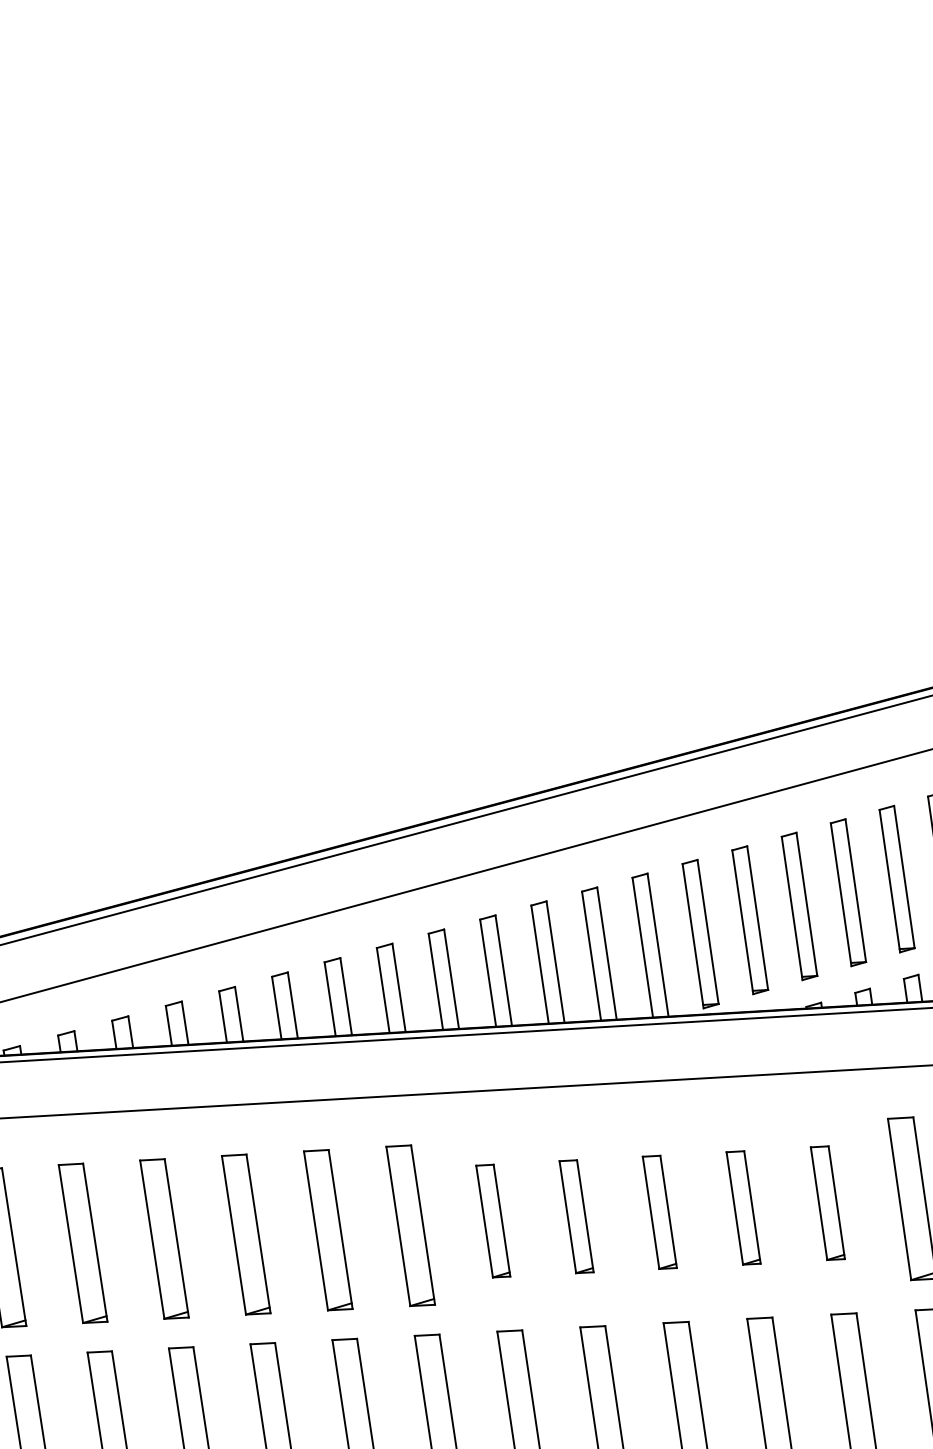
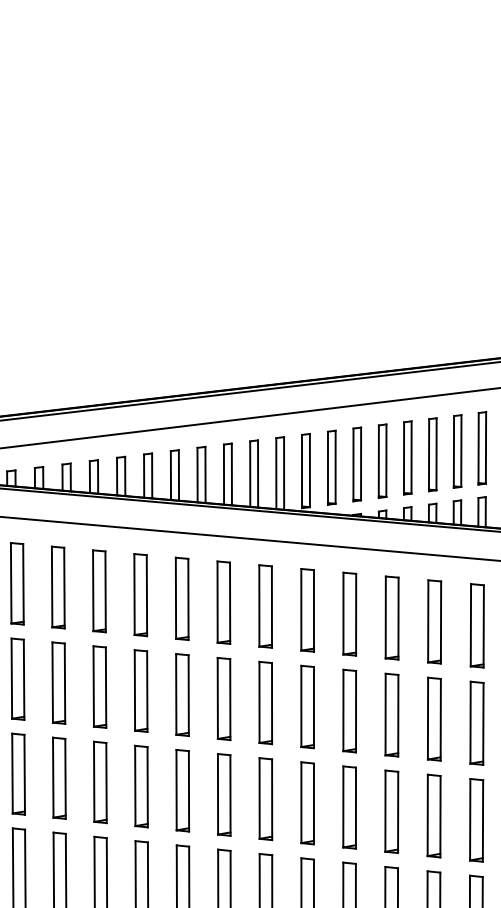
part: (827, 1202) -> (349, 613), size x1.43
part: (743, 1208) -> (307, 610), size x1.43
part: (659, 1212) -> (265, 606), size x1.43
part: (575, 1216) -> (223, 602), size x1.43
part: (491, 1220) -> (181, 598), size x1.43

